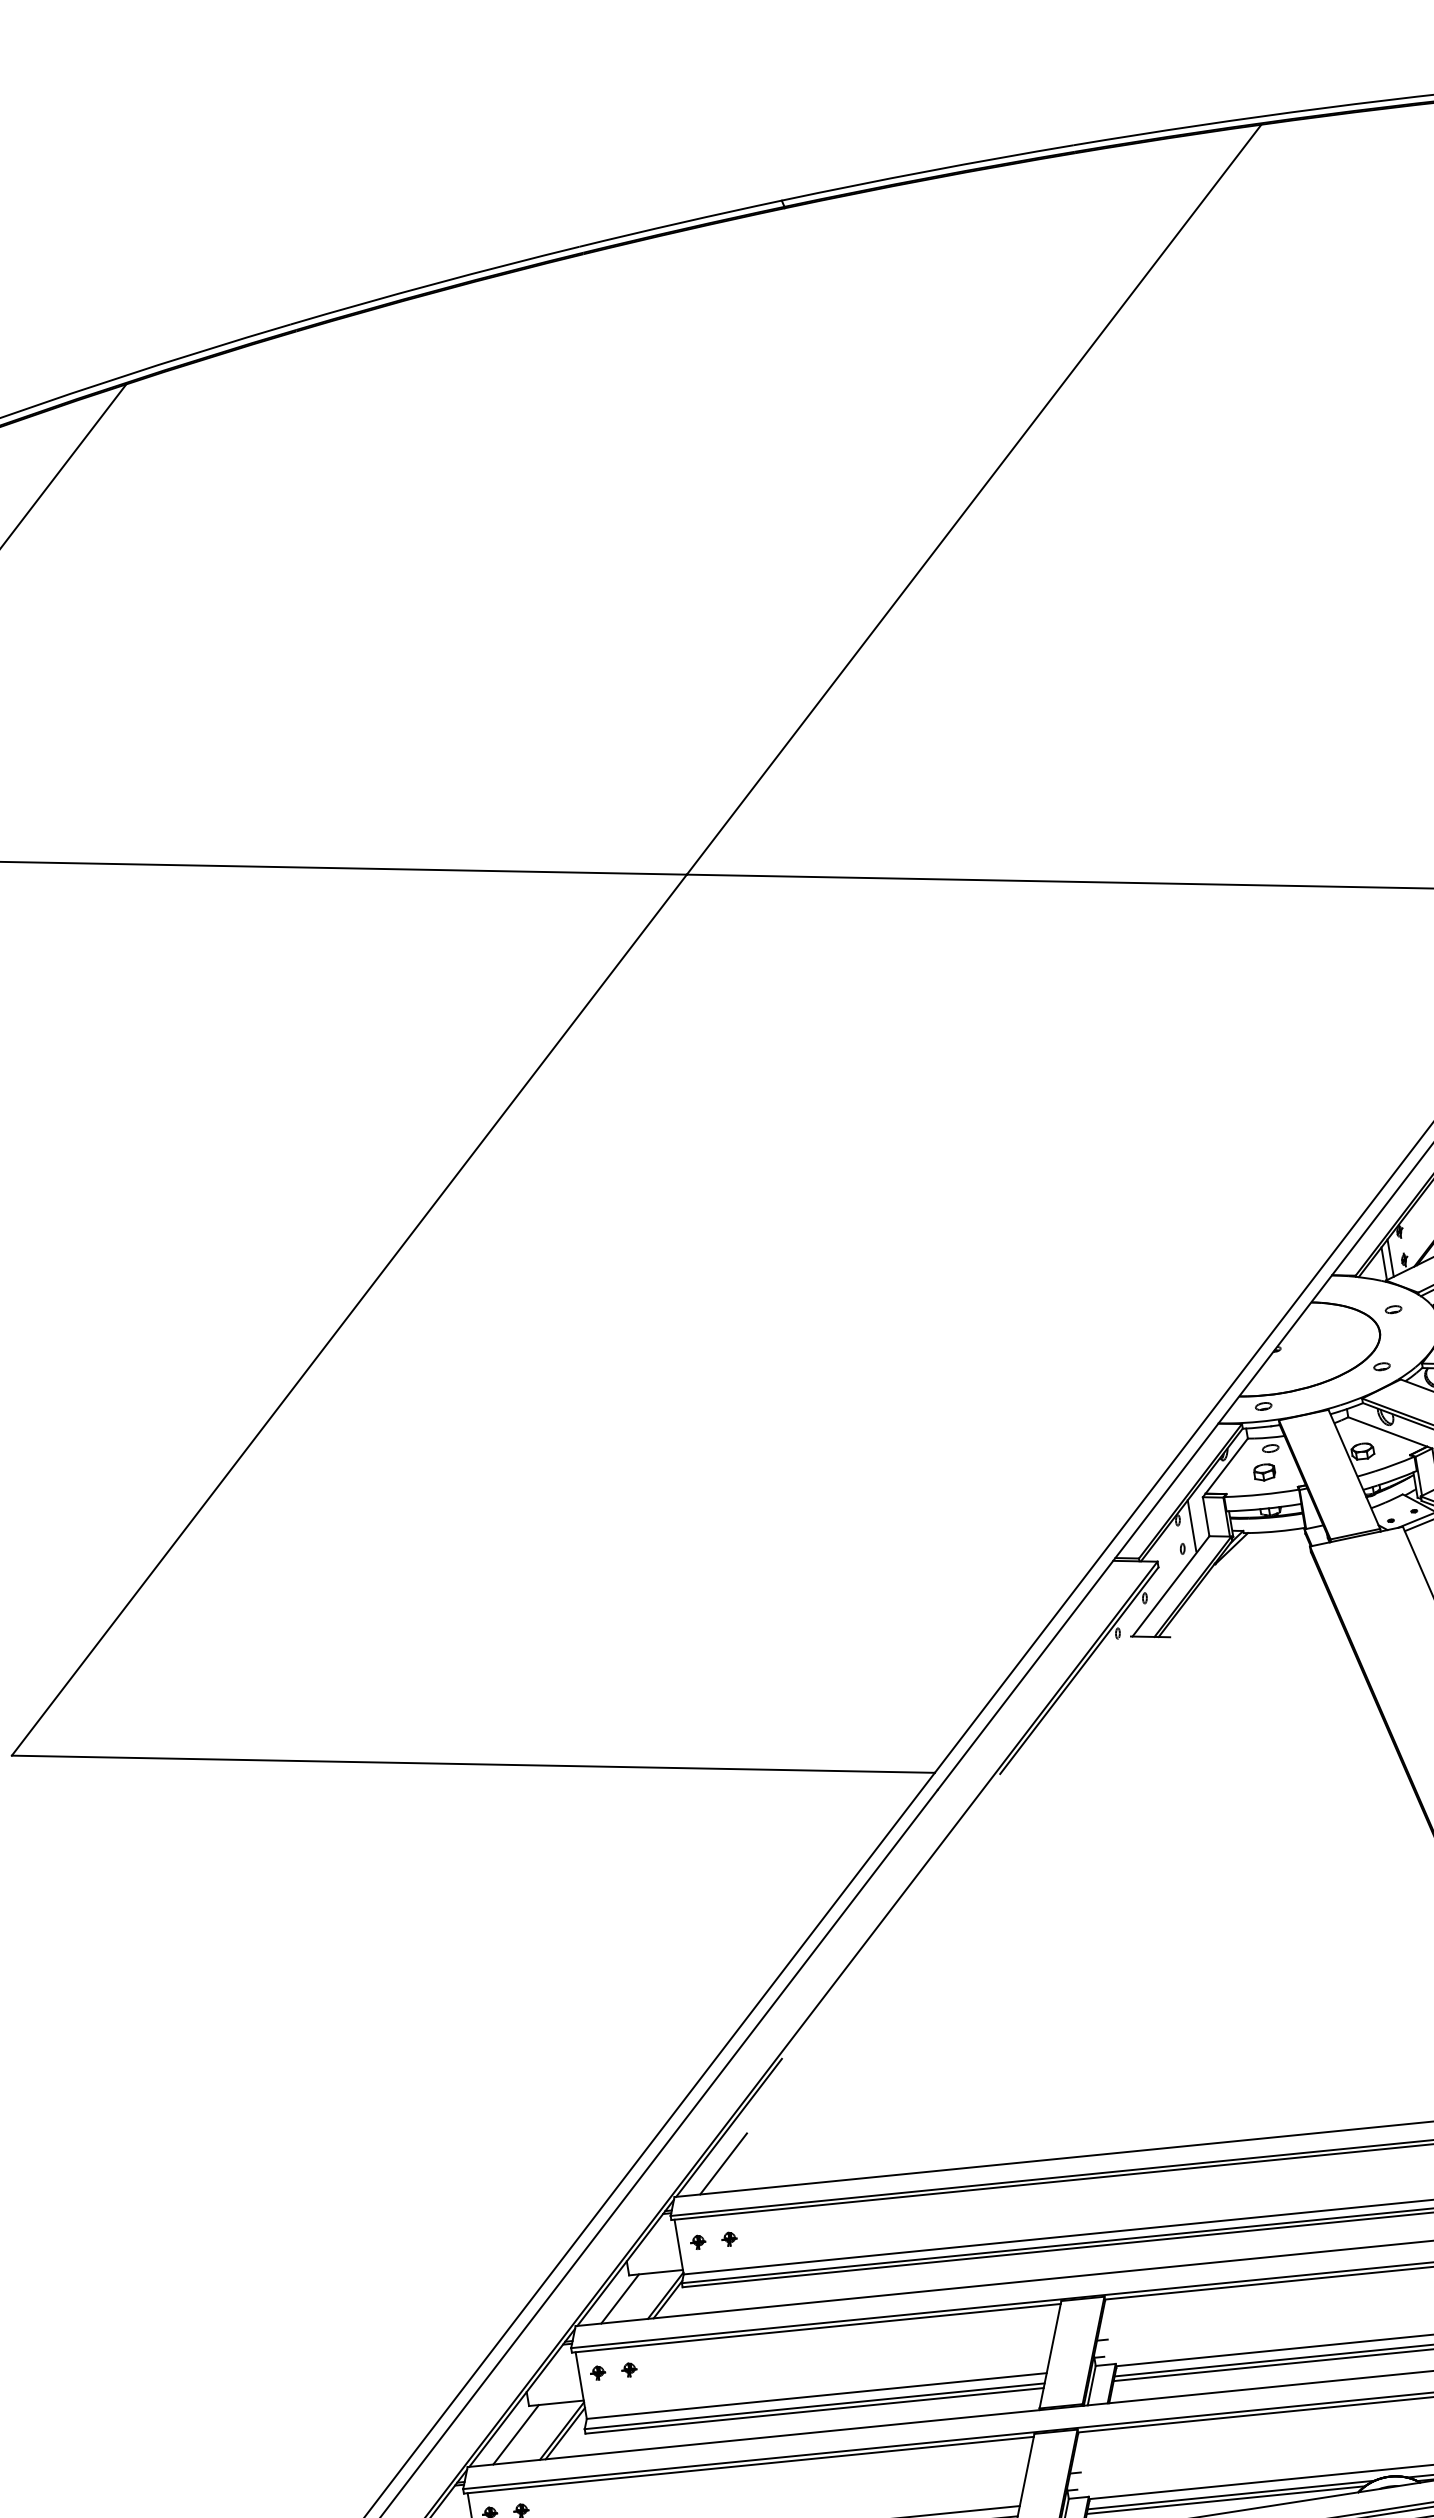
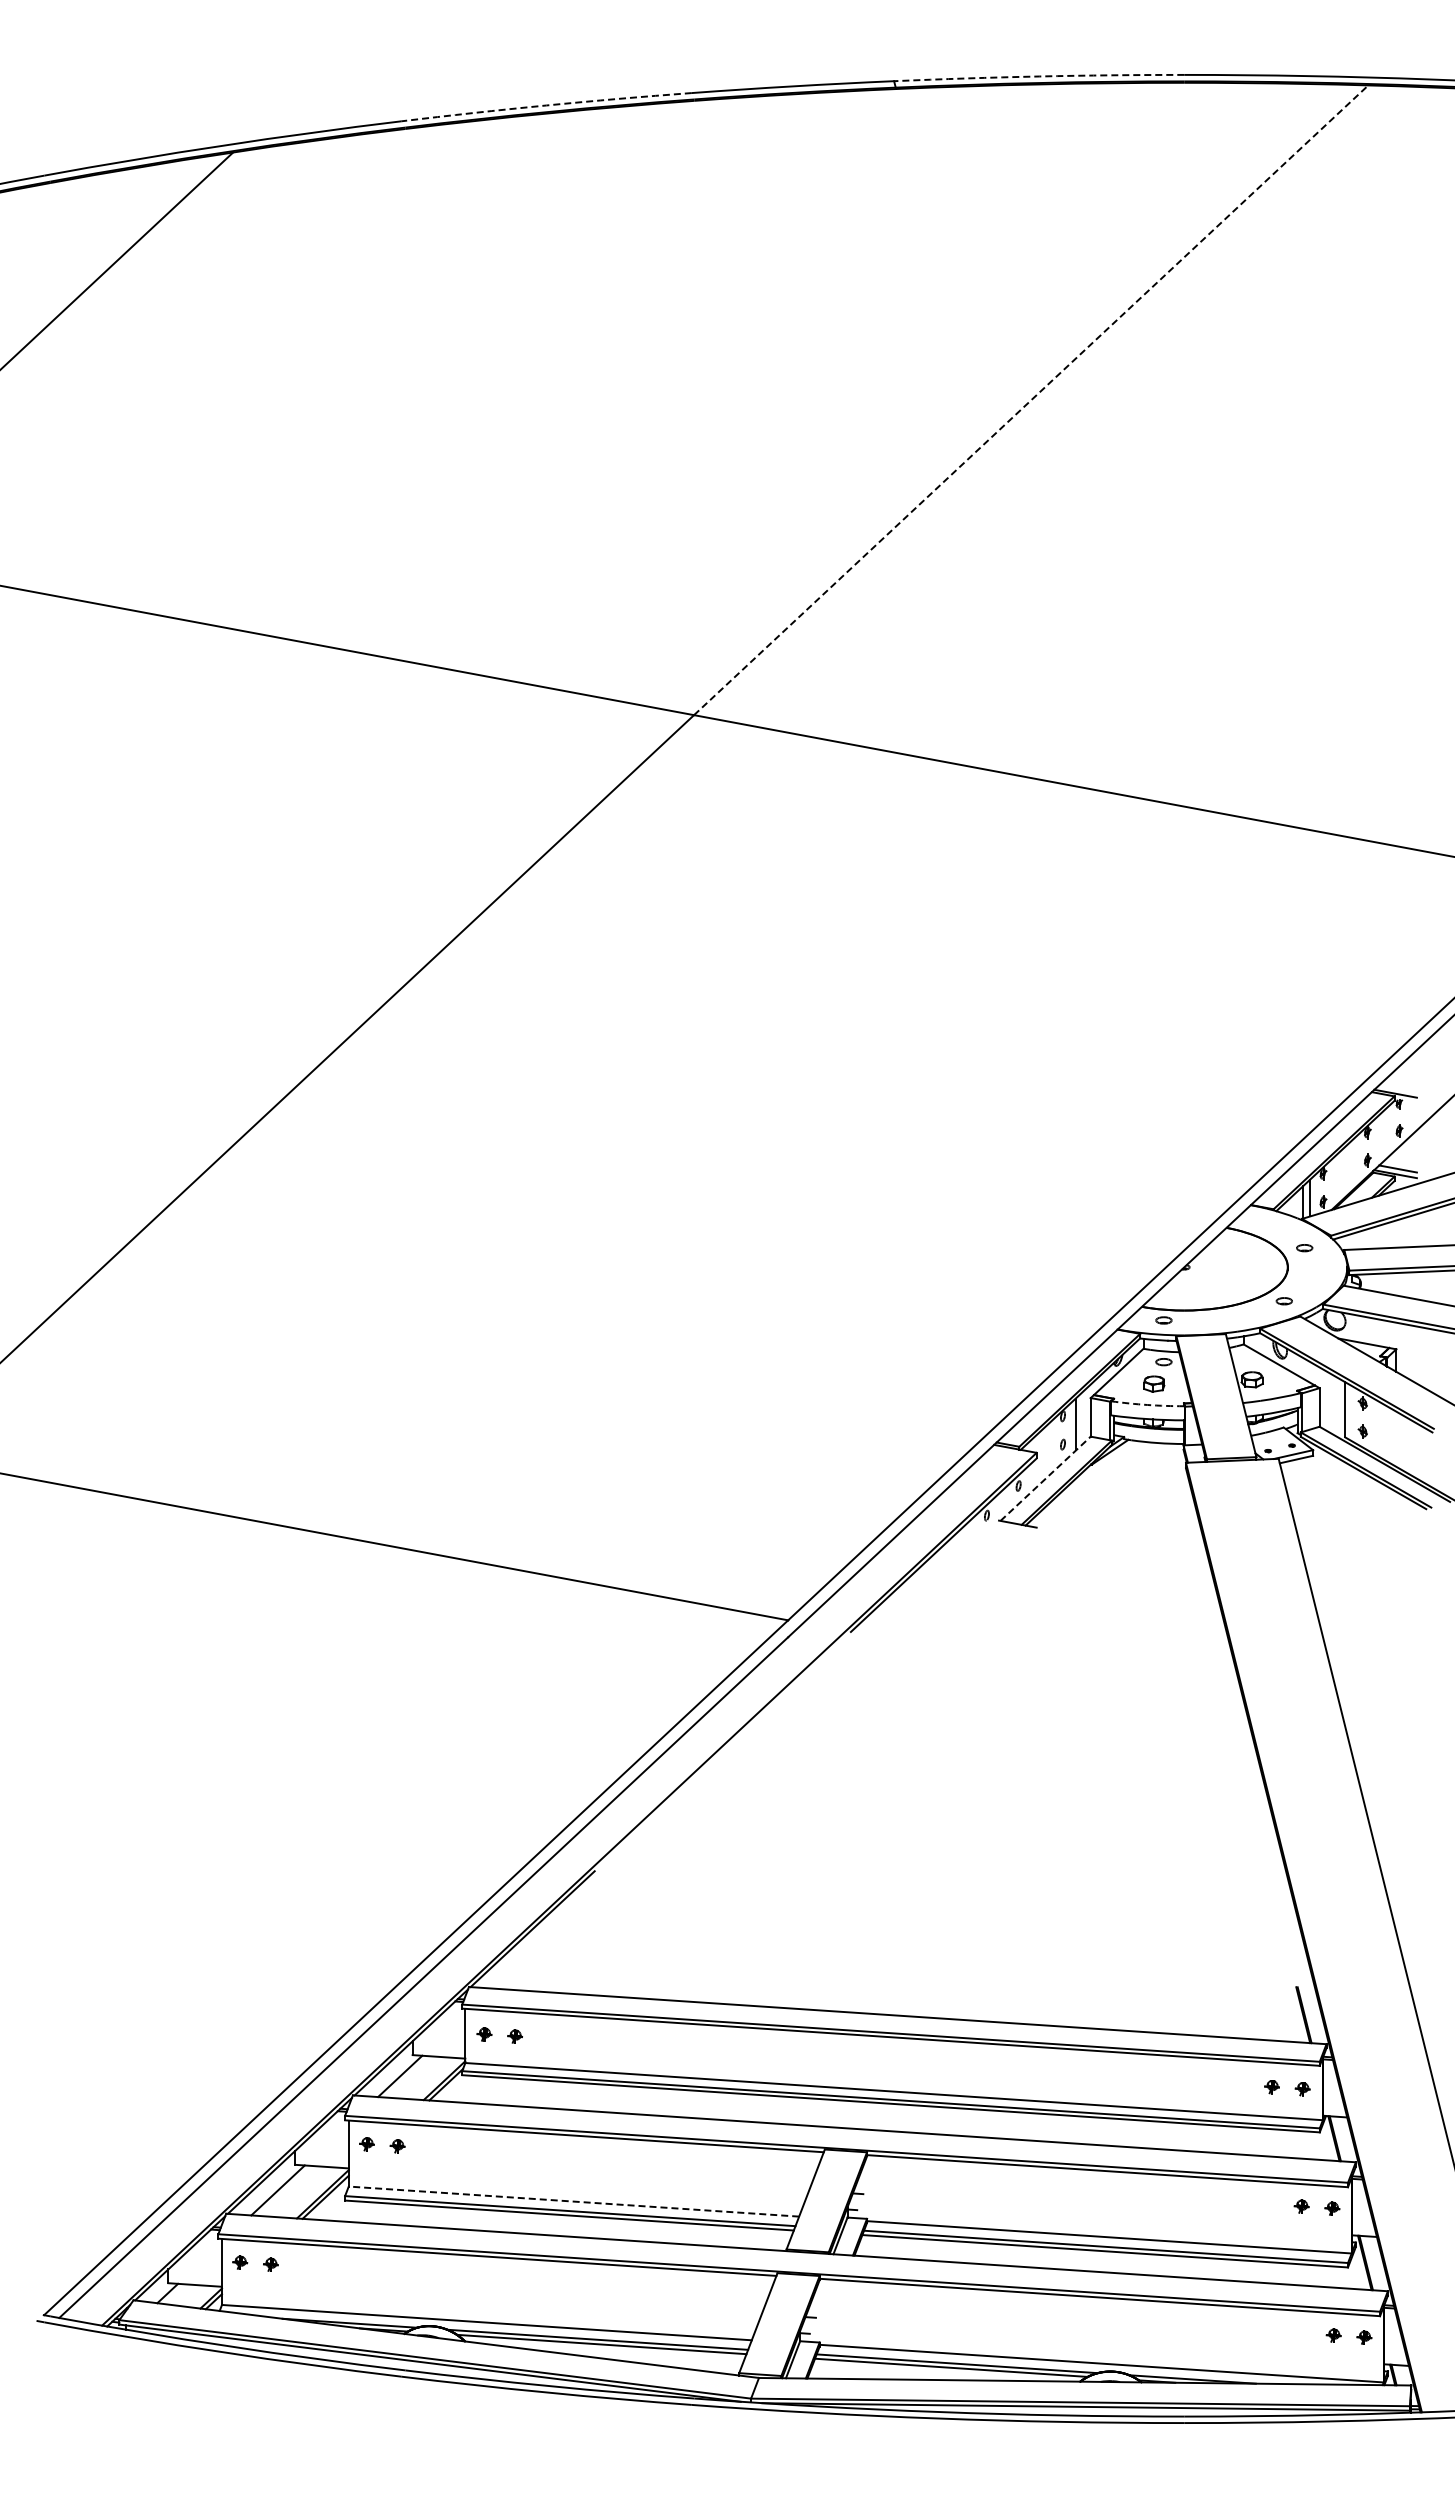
arc: (927, 171) -> (1039, 76), solid -> dashed
arc: (434, 283) -> (546, 105), solid -> dashed
line: (974, 498) -> (1031, 399), solid -> dashed
arc: (1261, 1495) -> (1147, 1405), solid -> dashed
line: (1170, 1586) -> (1045, 1478), solid -> dashed
line: (723, 2163) -> (521, 1962), removed
line: (816, 2396) -> (573, 2201), solid -> dashed

